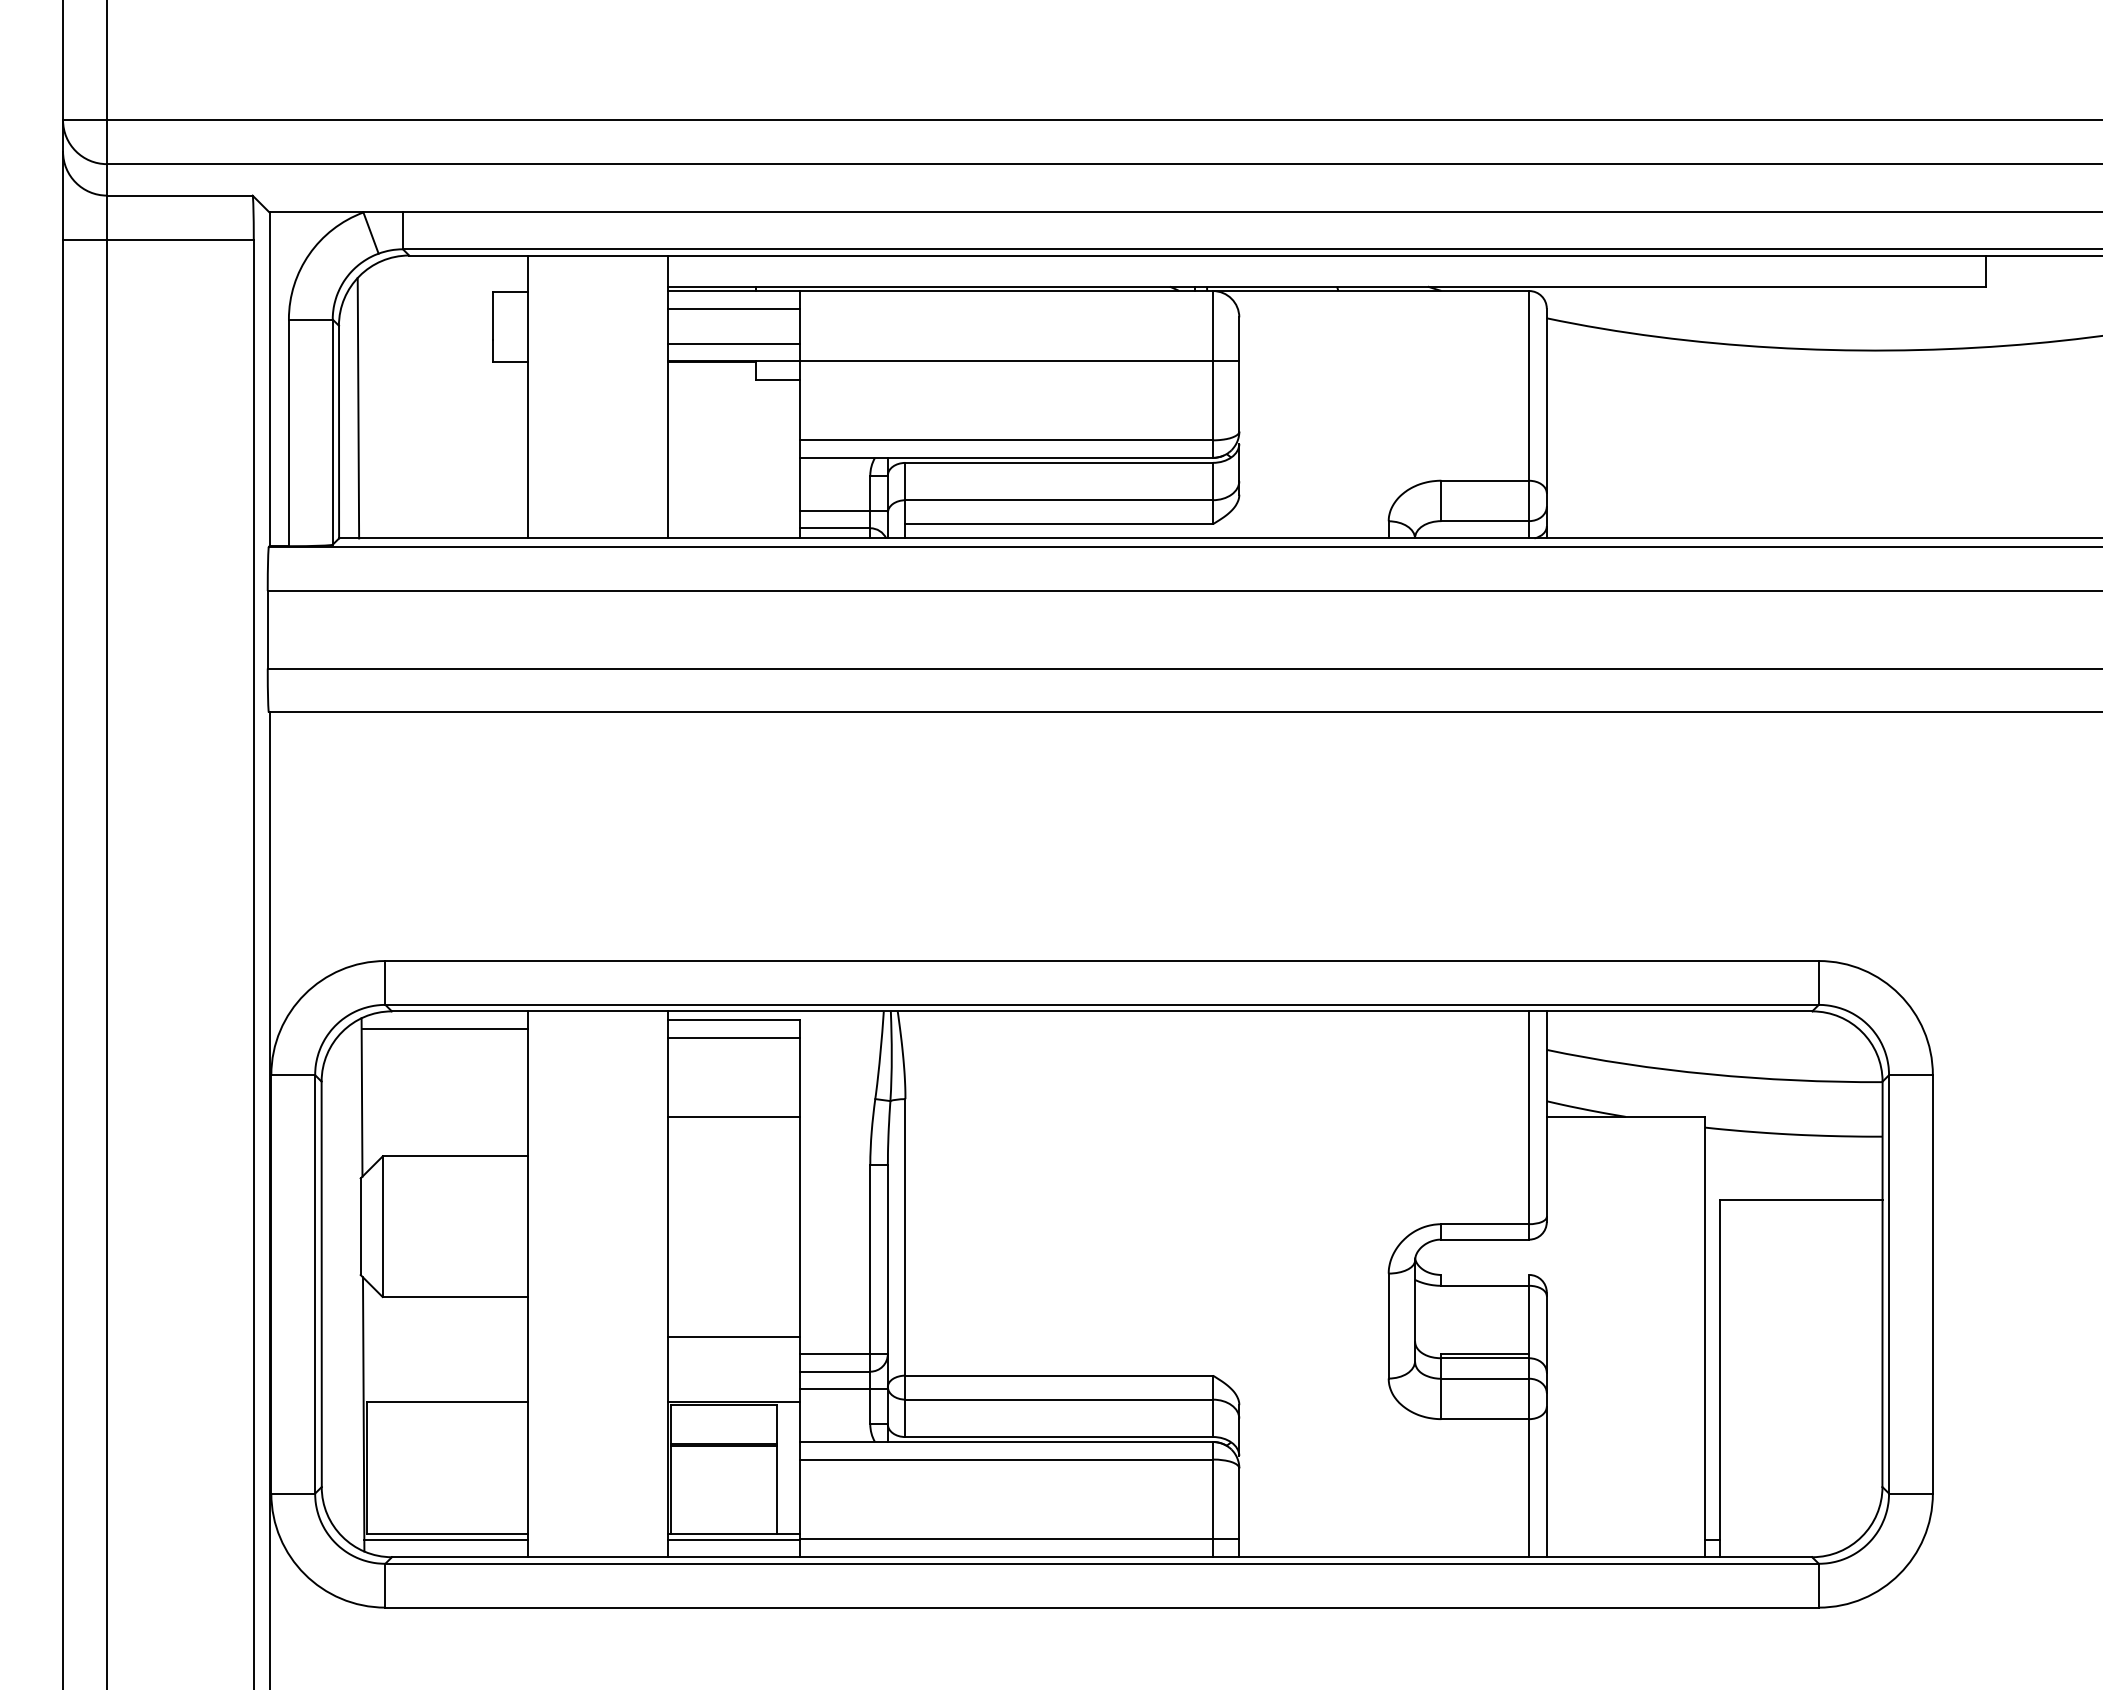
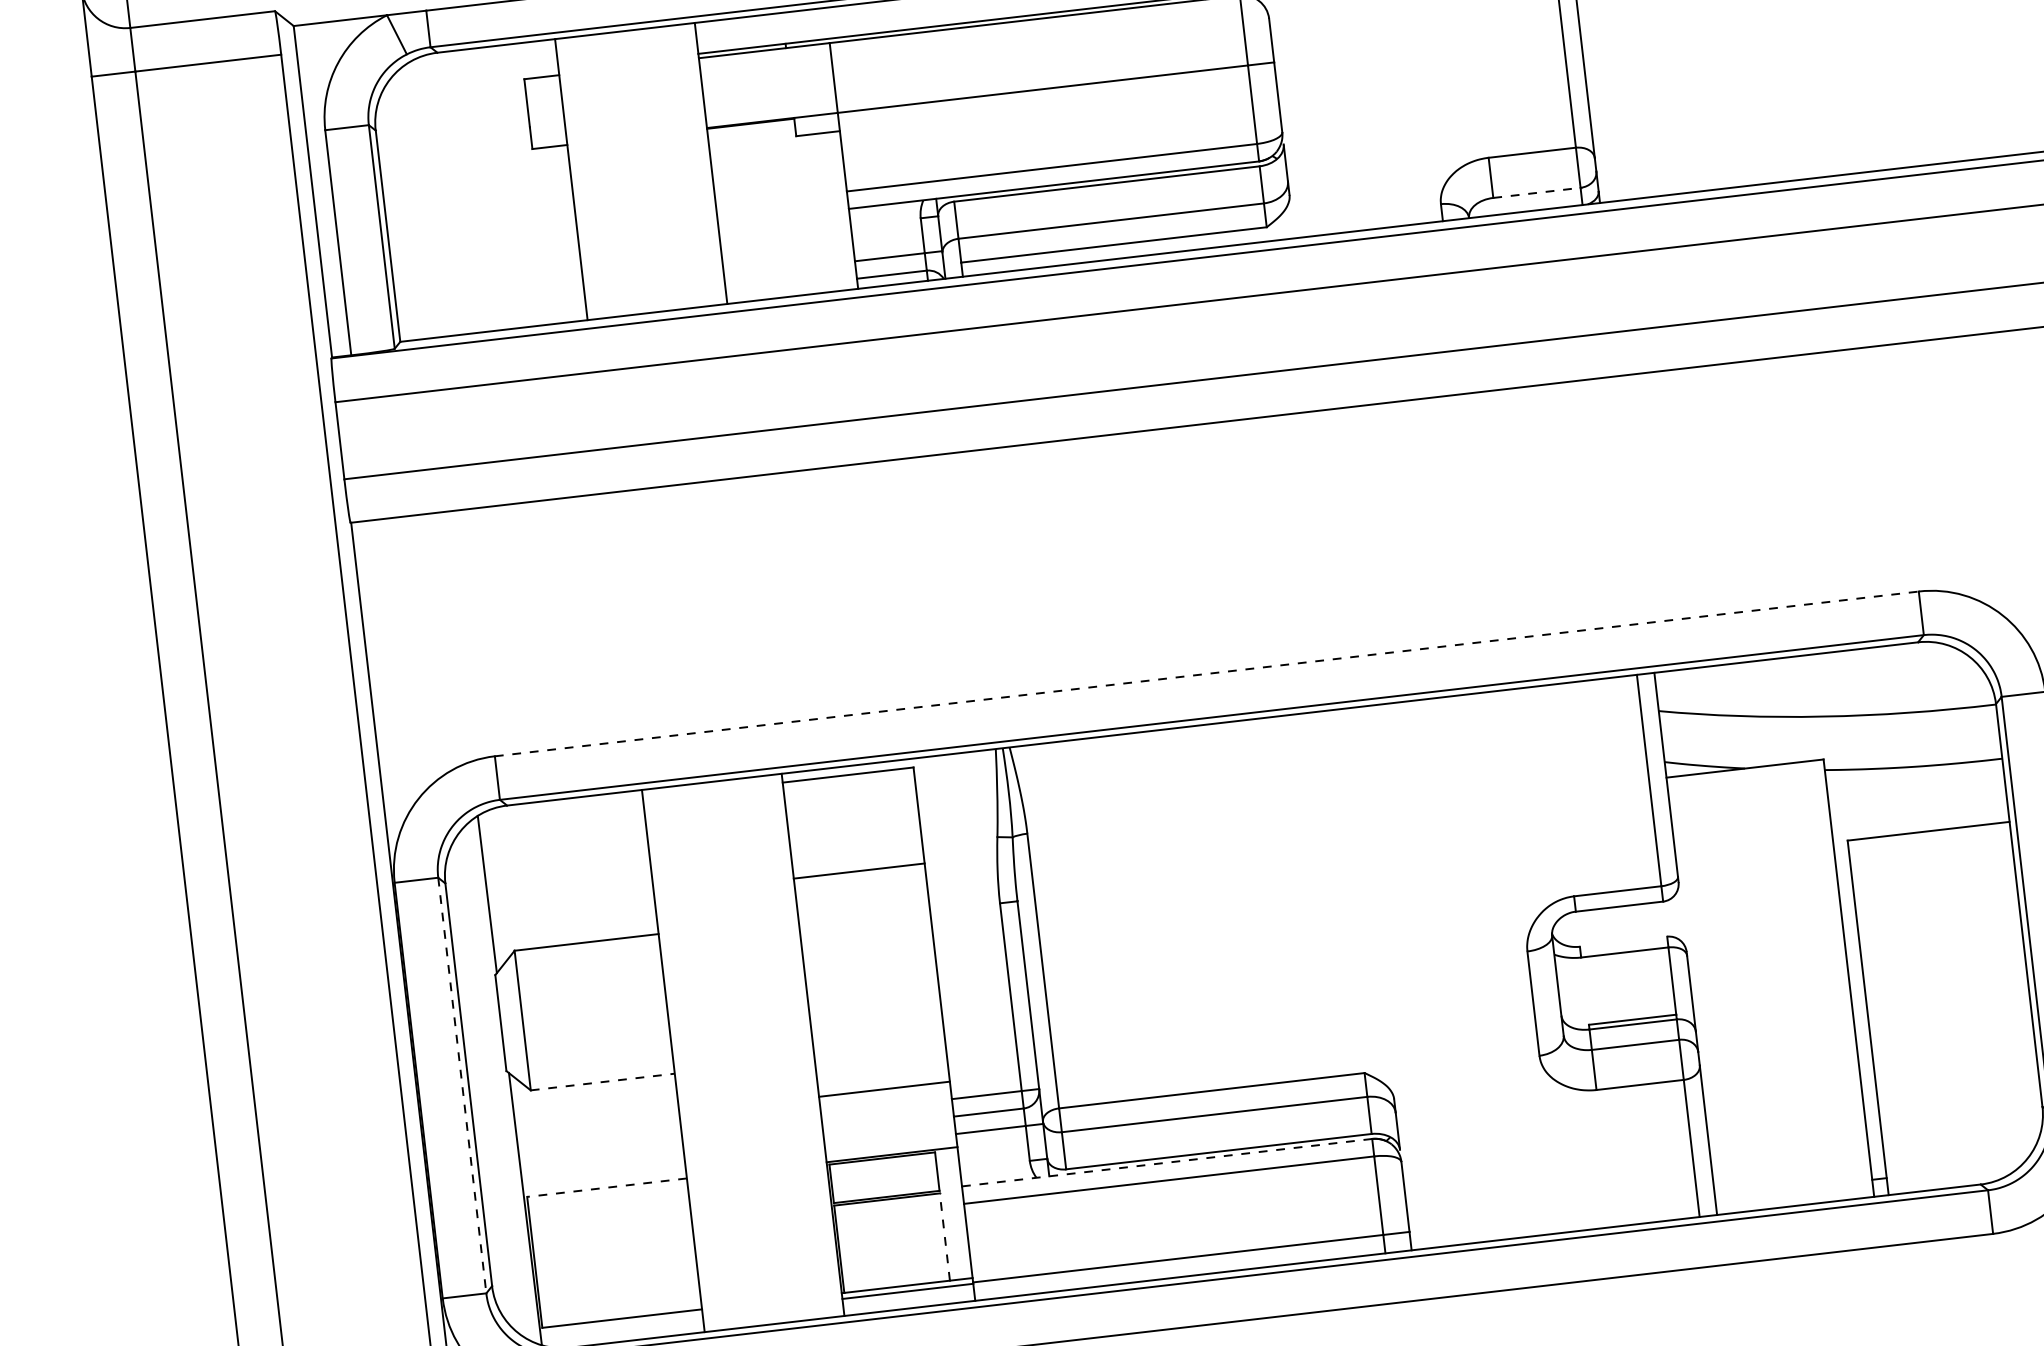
line: (734, 308) -> (766, 67), removed
line: (734, 343) -> (770, 102), removed
line: (358, 408) -> (404, 210), removed
line: (1485, 521) -> (1537, 193), solid -> dashed
line: (1102, 961) -> (1207, 674), solid -> dashed
line: (444, 1028) -> (561, 816), removed
line: (734, 1037) -> (850, 792), removed
line: (315, 1284) -> (462, 1085), solid -> dashed
line: (455, 1297) -> (603, 1082), solid -> dashed
line: (446, 1402) -> (606, 1187), solid -> dashed
line: (1005, 1441) -> (1166, 1162), solid -> dashed
line: (777, 1490) -> (945, 1237), solid -> dashed
line: (445, 1540) -> (621, 1325), removed

